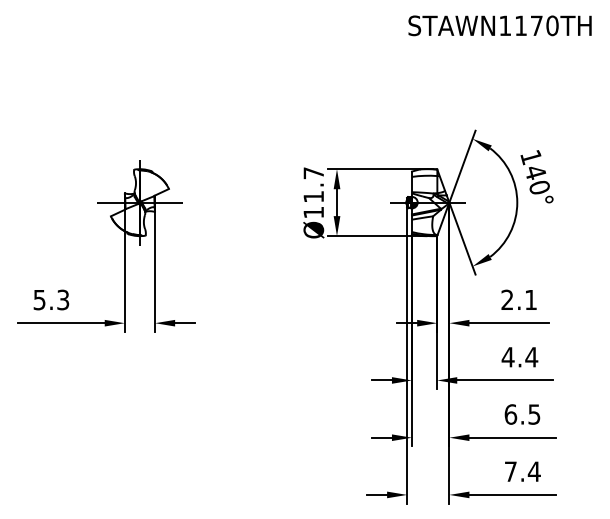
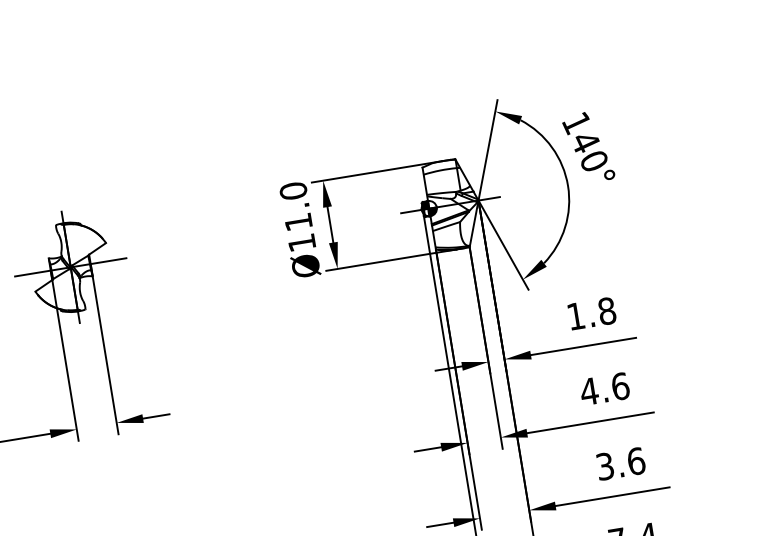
text: (313, 173) -> (293, 191), Ø11.7 -> Ø11.0
text: (519, 299) -> (591, 313), 2.1 -> 1.8
text: (531, 357) -> (620, 386), 4.4 -> 4.6
text: (522, 414) -> (620, 463), 6.5 -> 3.6

